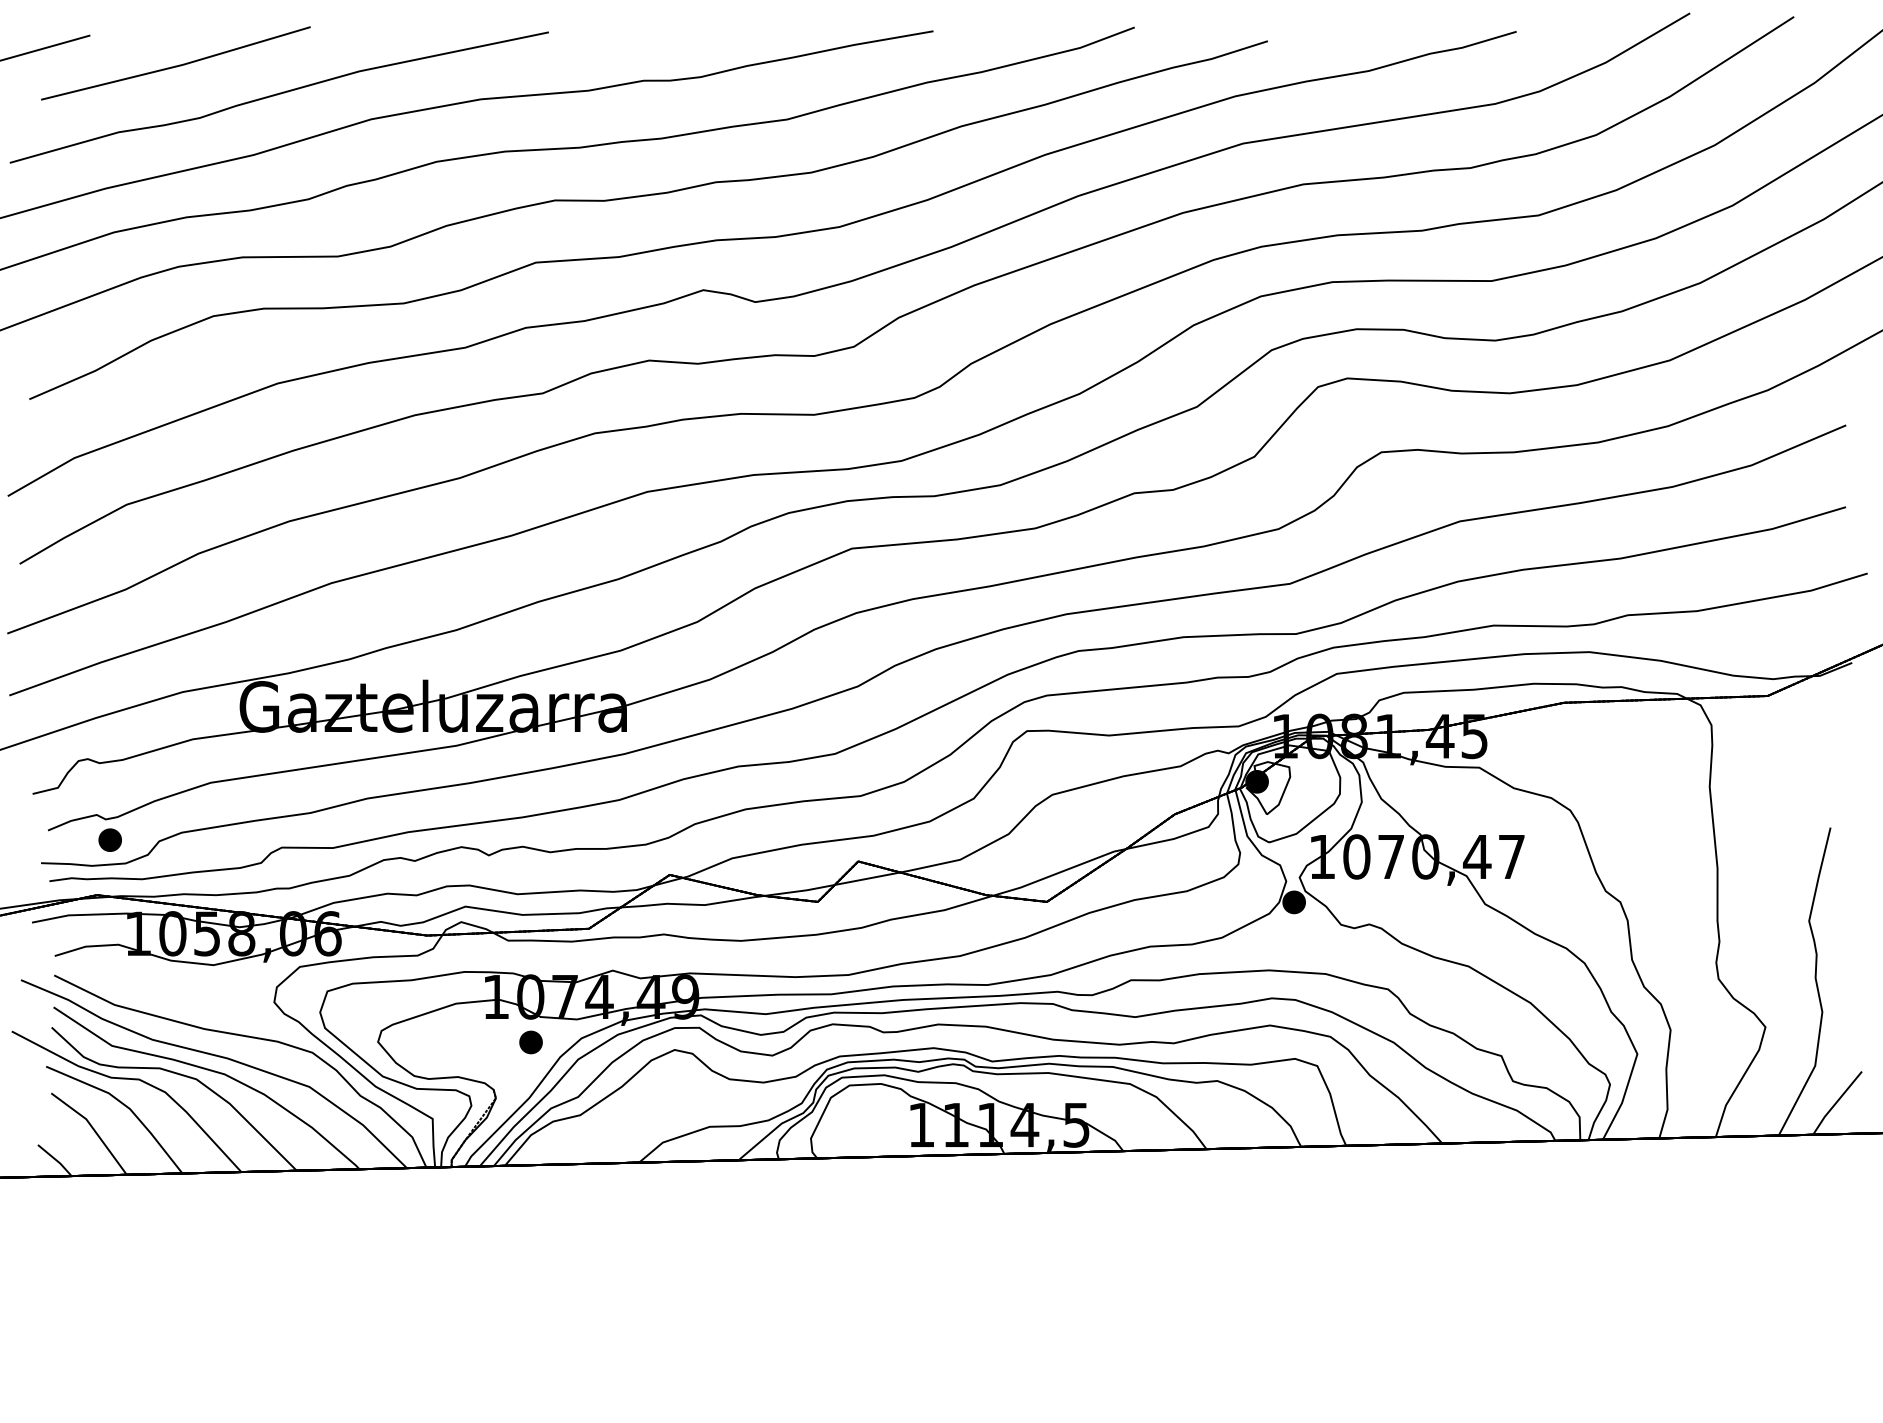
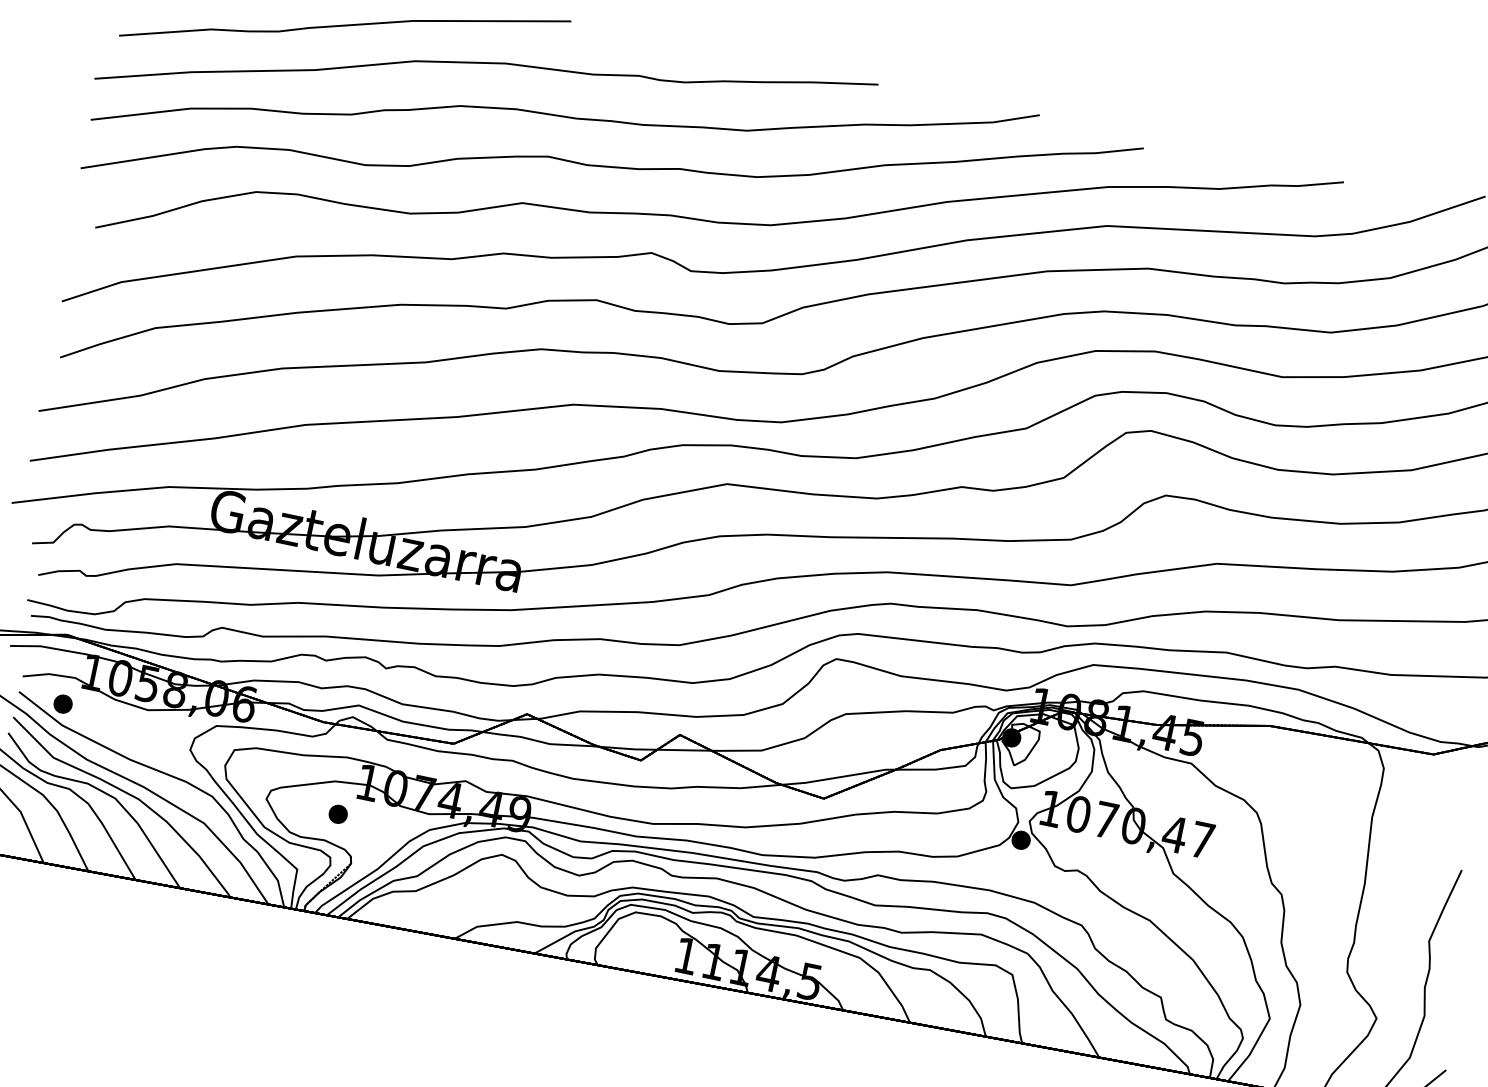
part: (109, 839) -> (62, 703), moved
part: (530, 1042) -> (337, 814), moved

